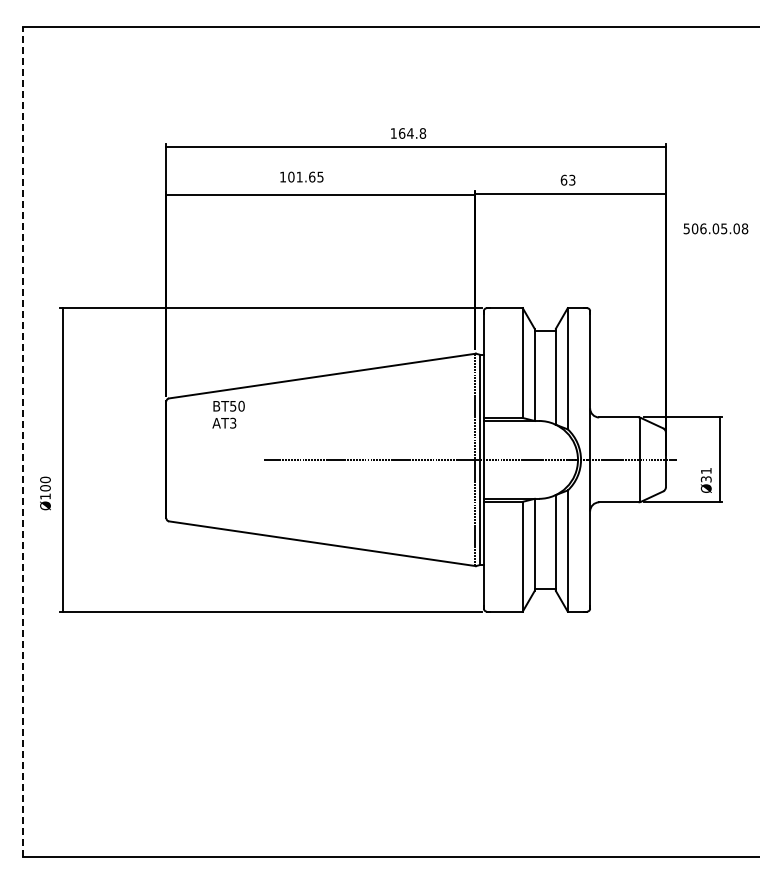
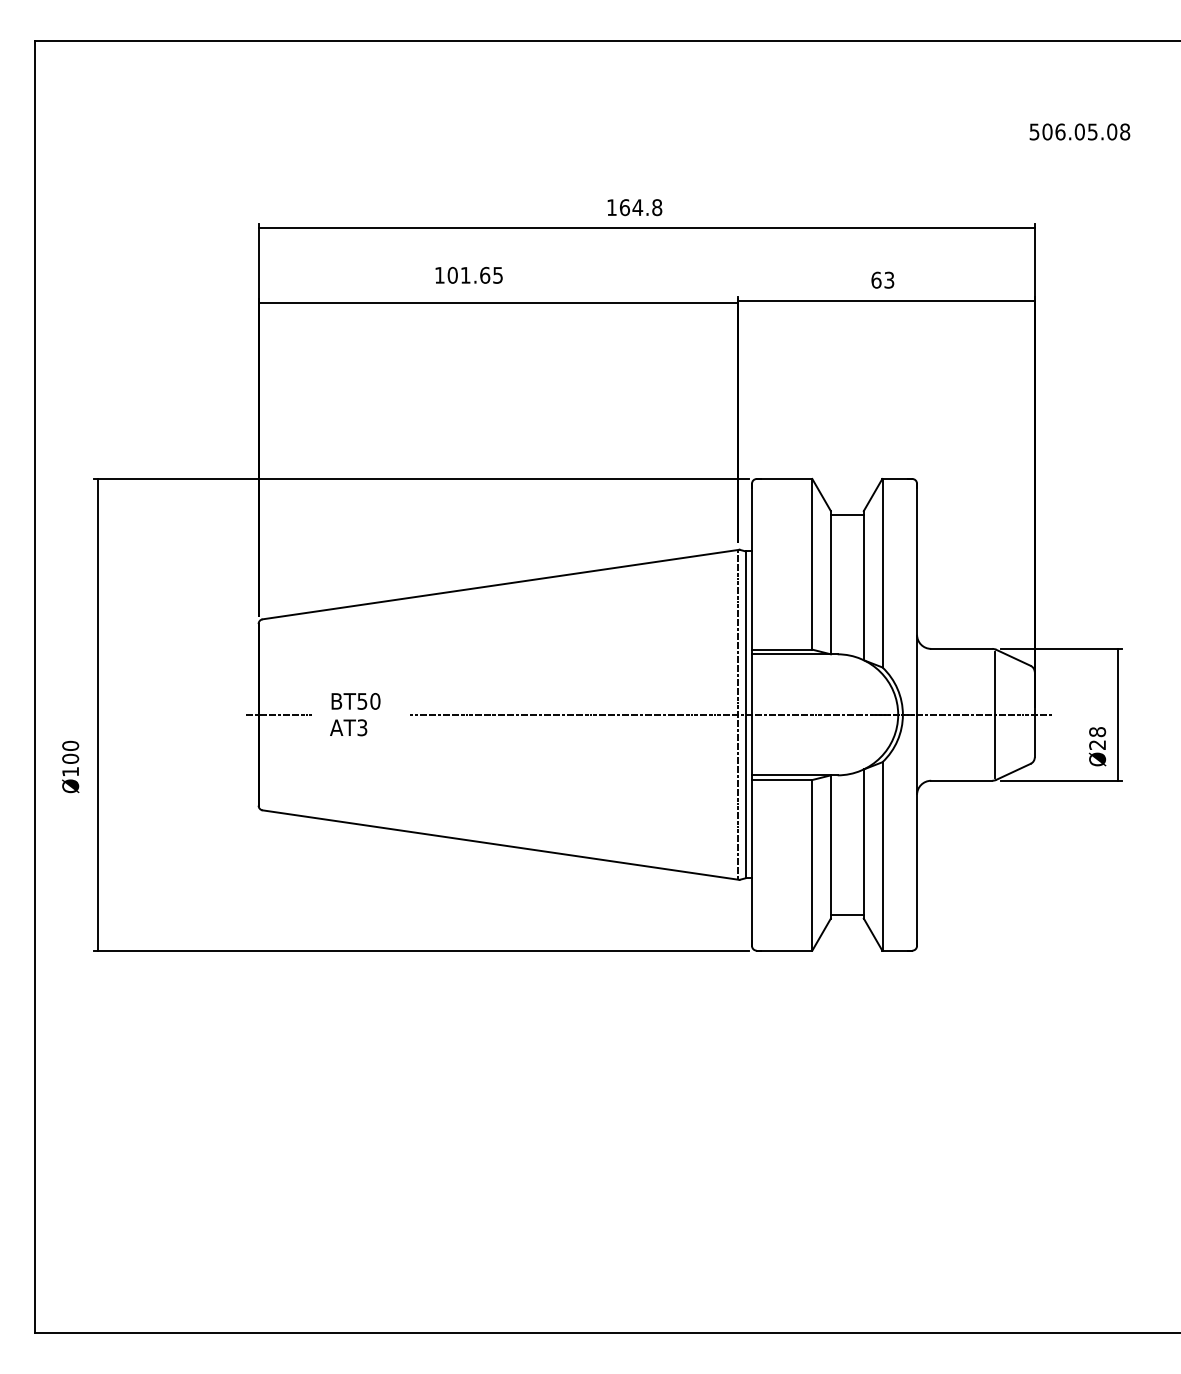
text: (715, 228) -> (1079, 131), moved
text: (228, 414) -> (355, 714), moved
line: (22, 441) -> (34, 686), dashed -> solid
line: (179, 459) -> (278, 714), added
text: (705, 474) -> (1096, 737), Ø31 -> Ø28

